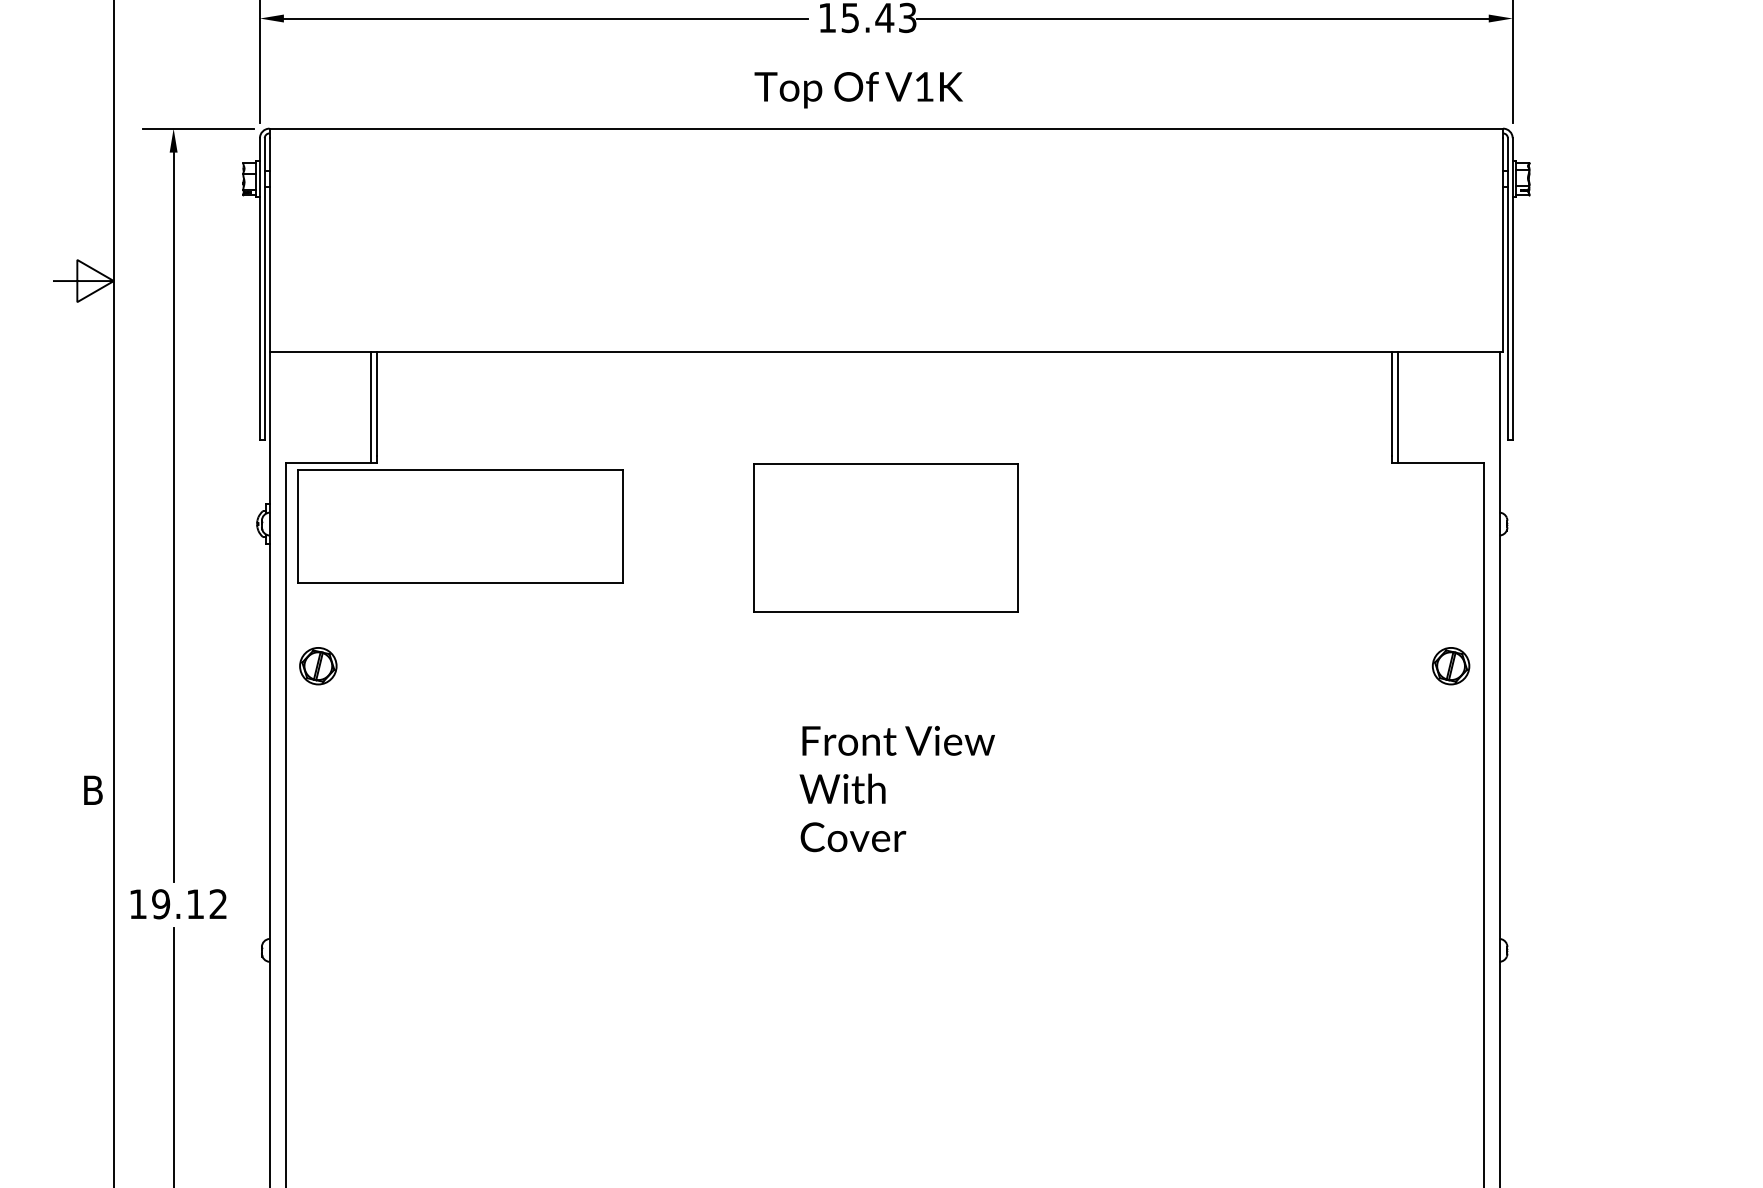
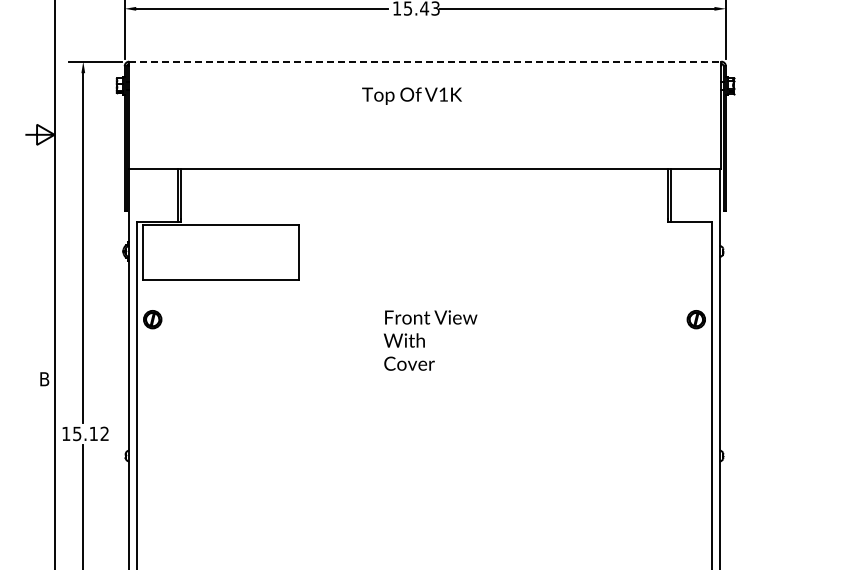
text: (857, 88) -> (411, 95), moved
line: (886, 128) -> (425, 61), solid -> dashed
part: (886, 536) -> (425, 257), removed
text: (897, 788) -> (430, 340), moved
text: (161, 903) -> (77, 433), 19.12 -> 15.12

